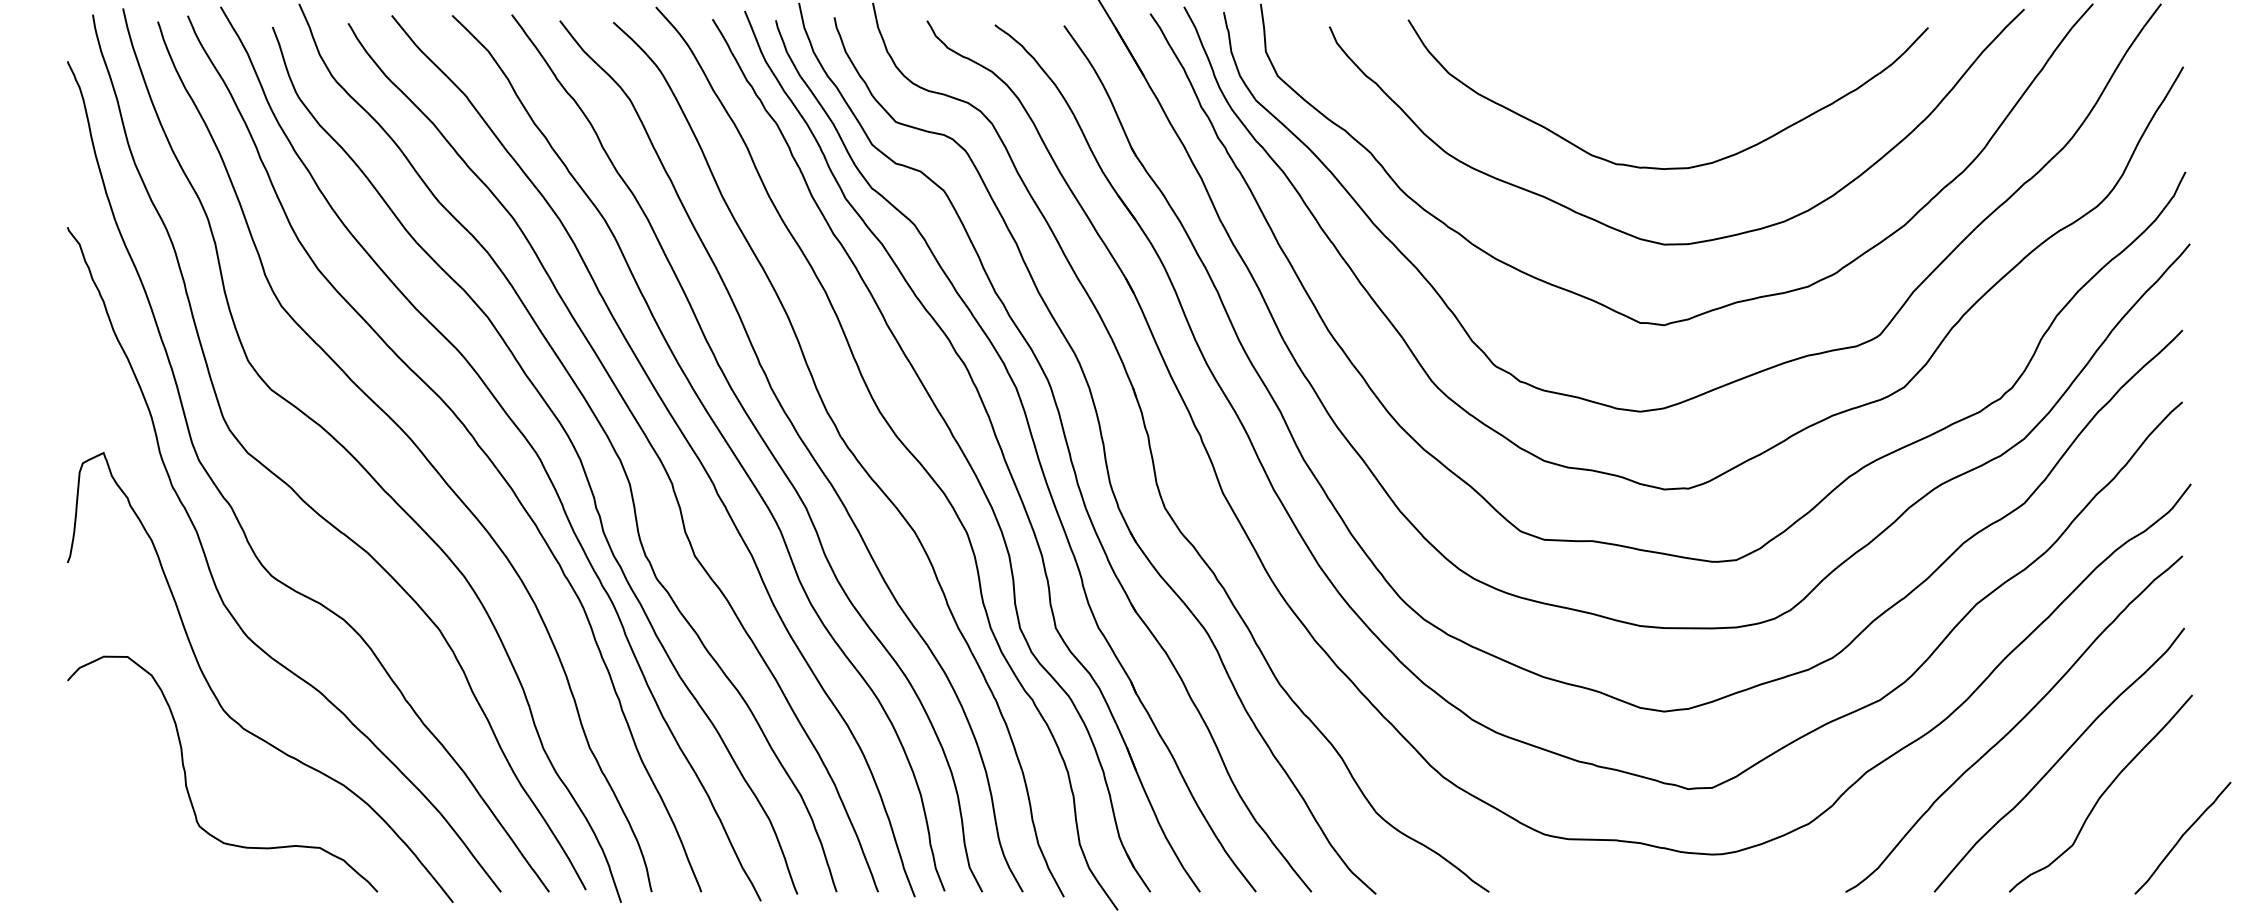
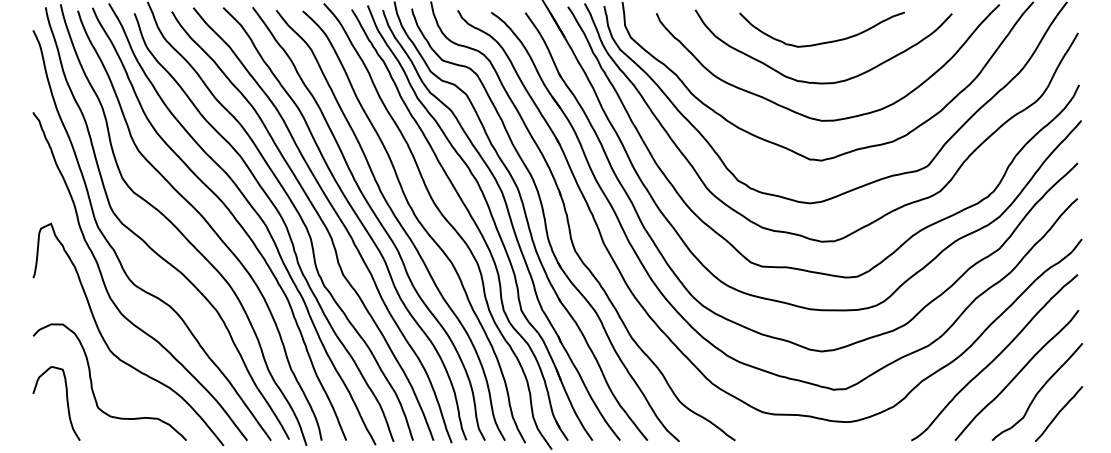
curve: (1673, 83) -> (826, 41), added
curve: (134, 816) -> (66, 403), added
curve: (2181, 837) -> (1058, 413), moved

